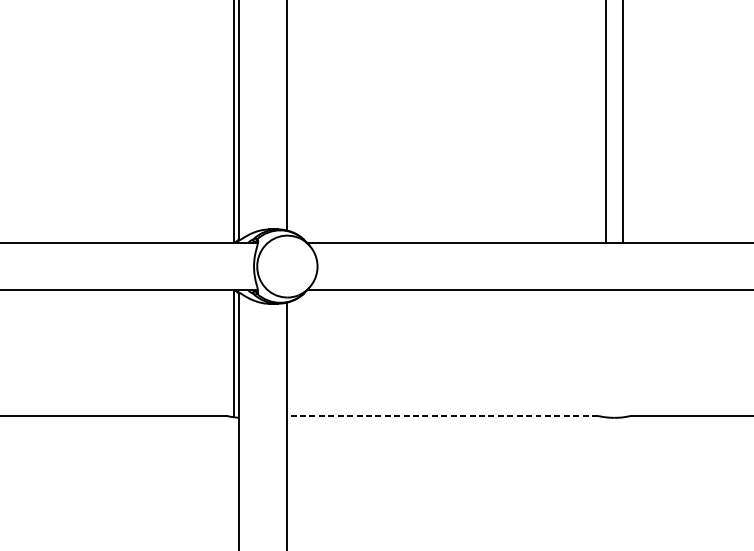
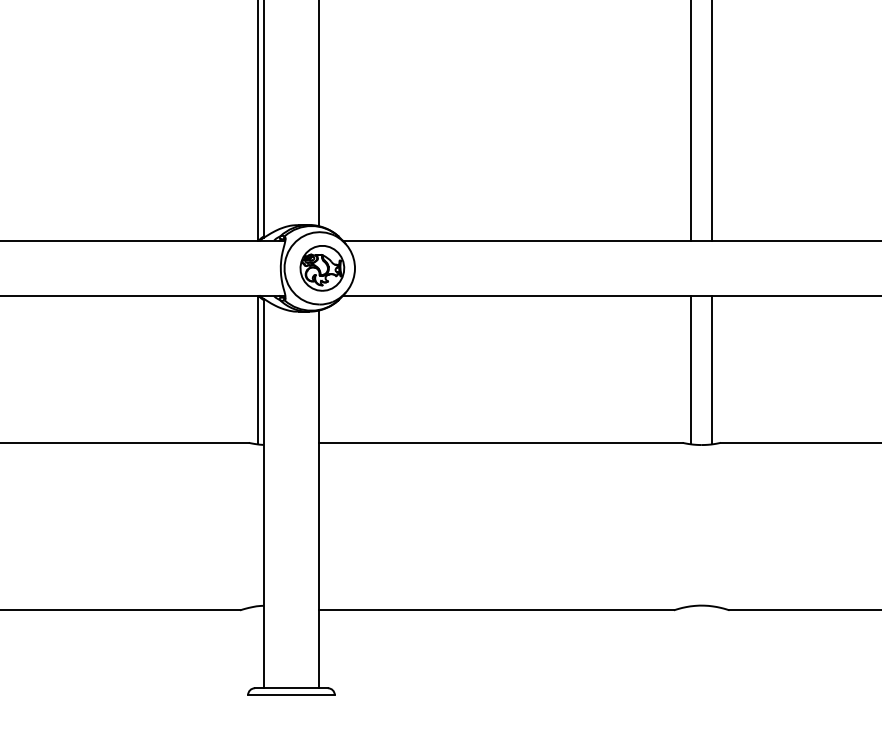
part: (289, 266) -> (322, 268), added
line: (605, 354) -> (691, 370), added
line: (623, 354) -> (712, 370), added
line: (442, 415) -> (500, 442), dashed -> solid

